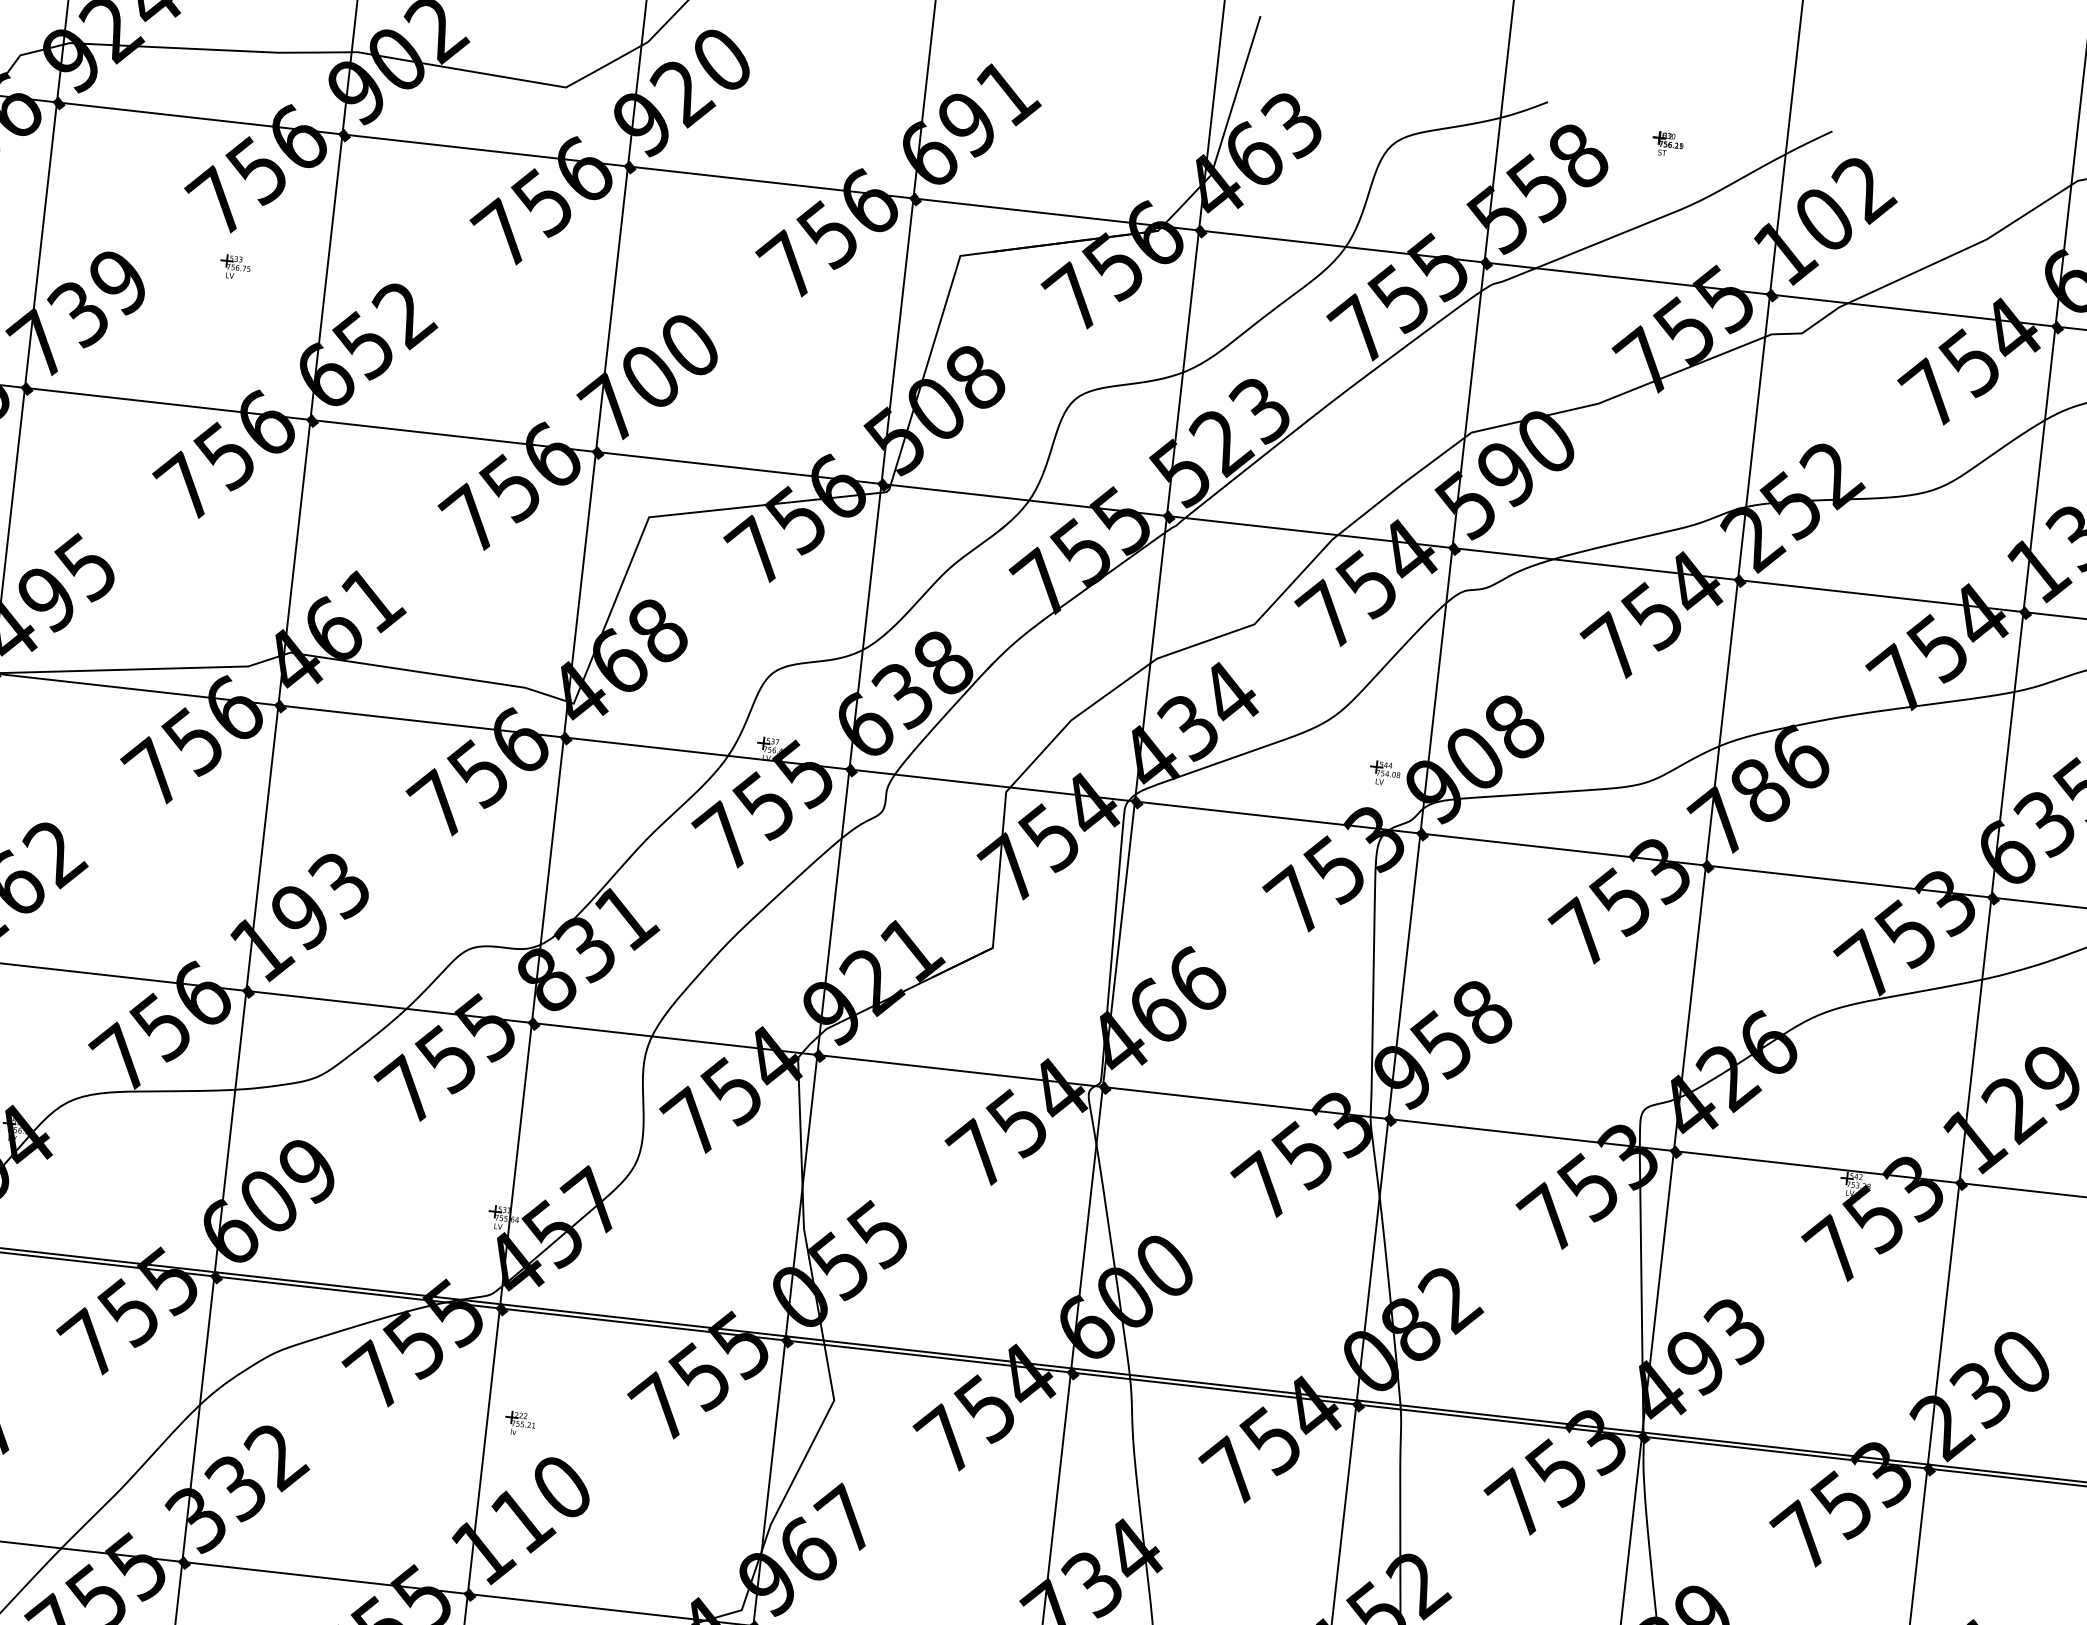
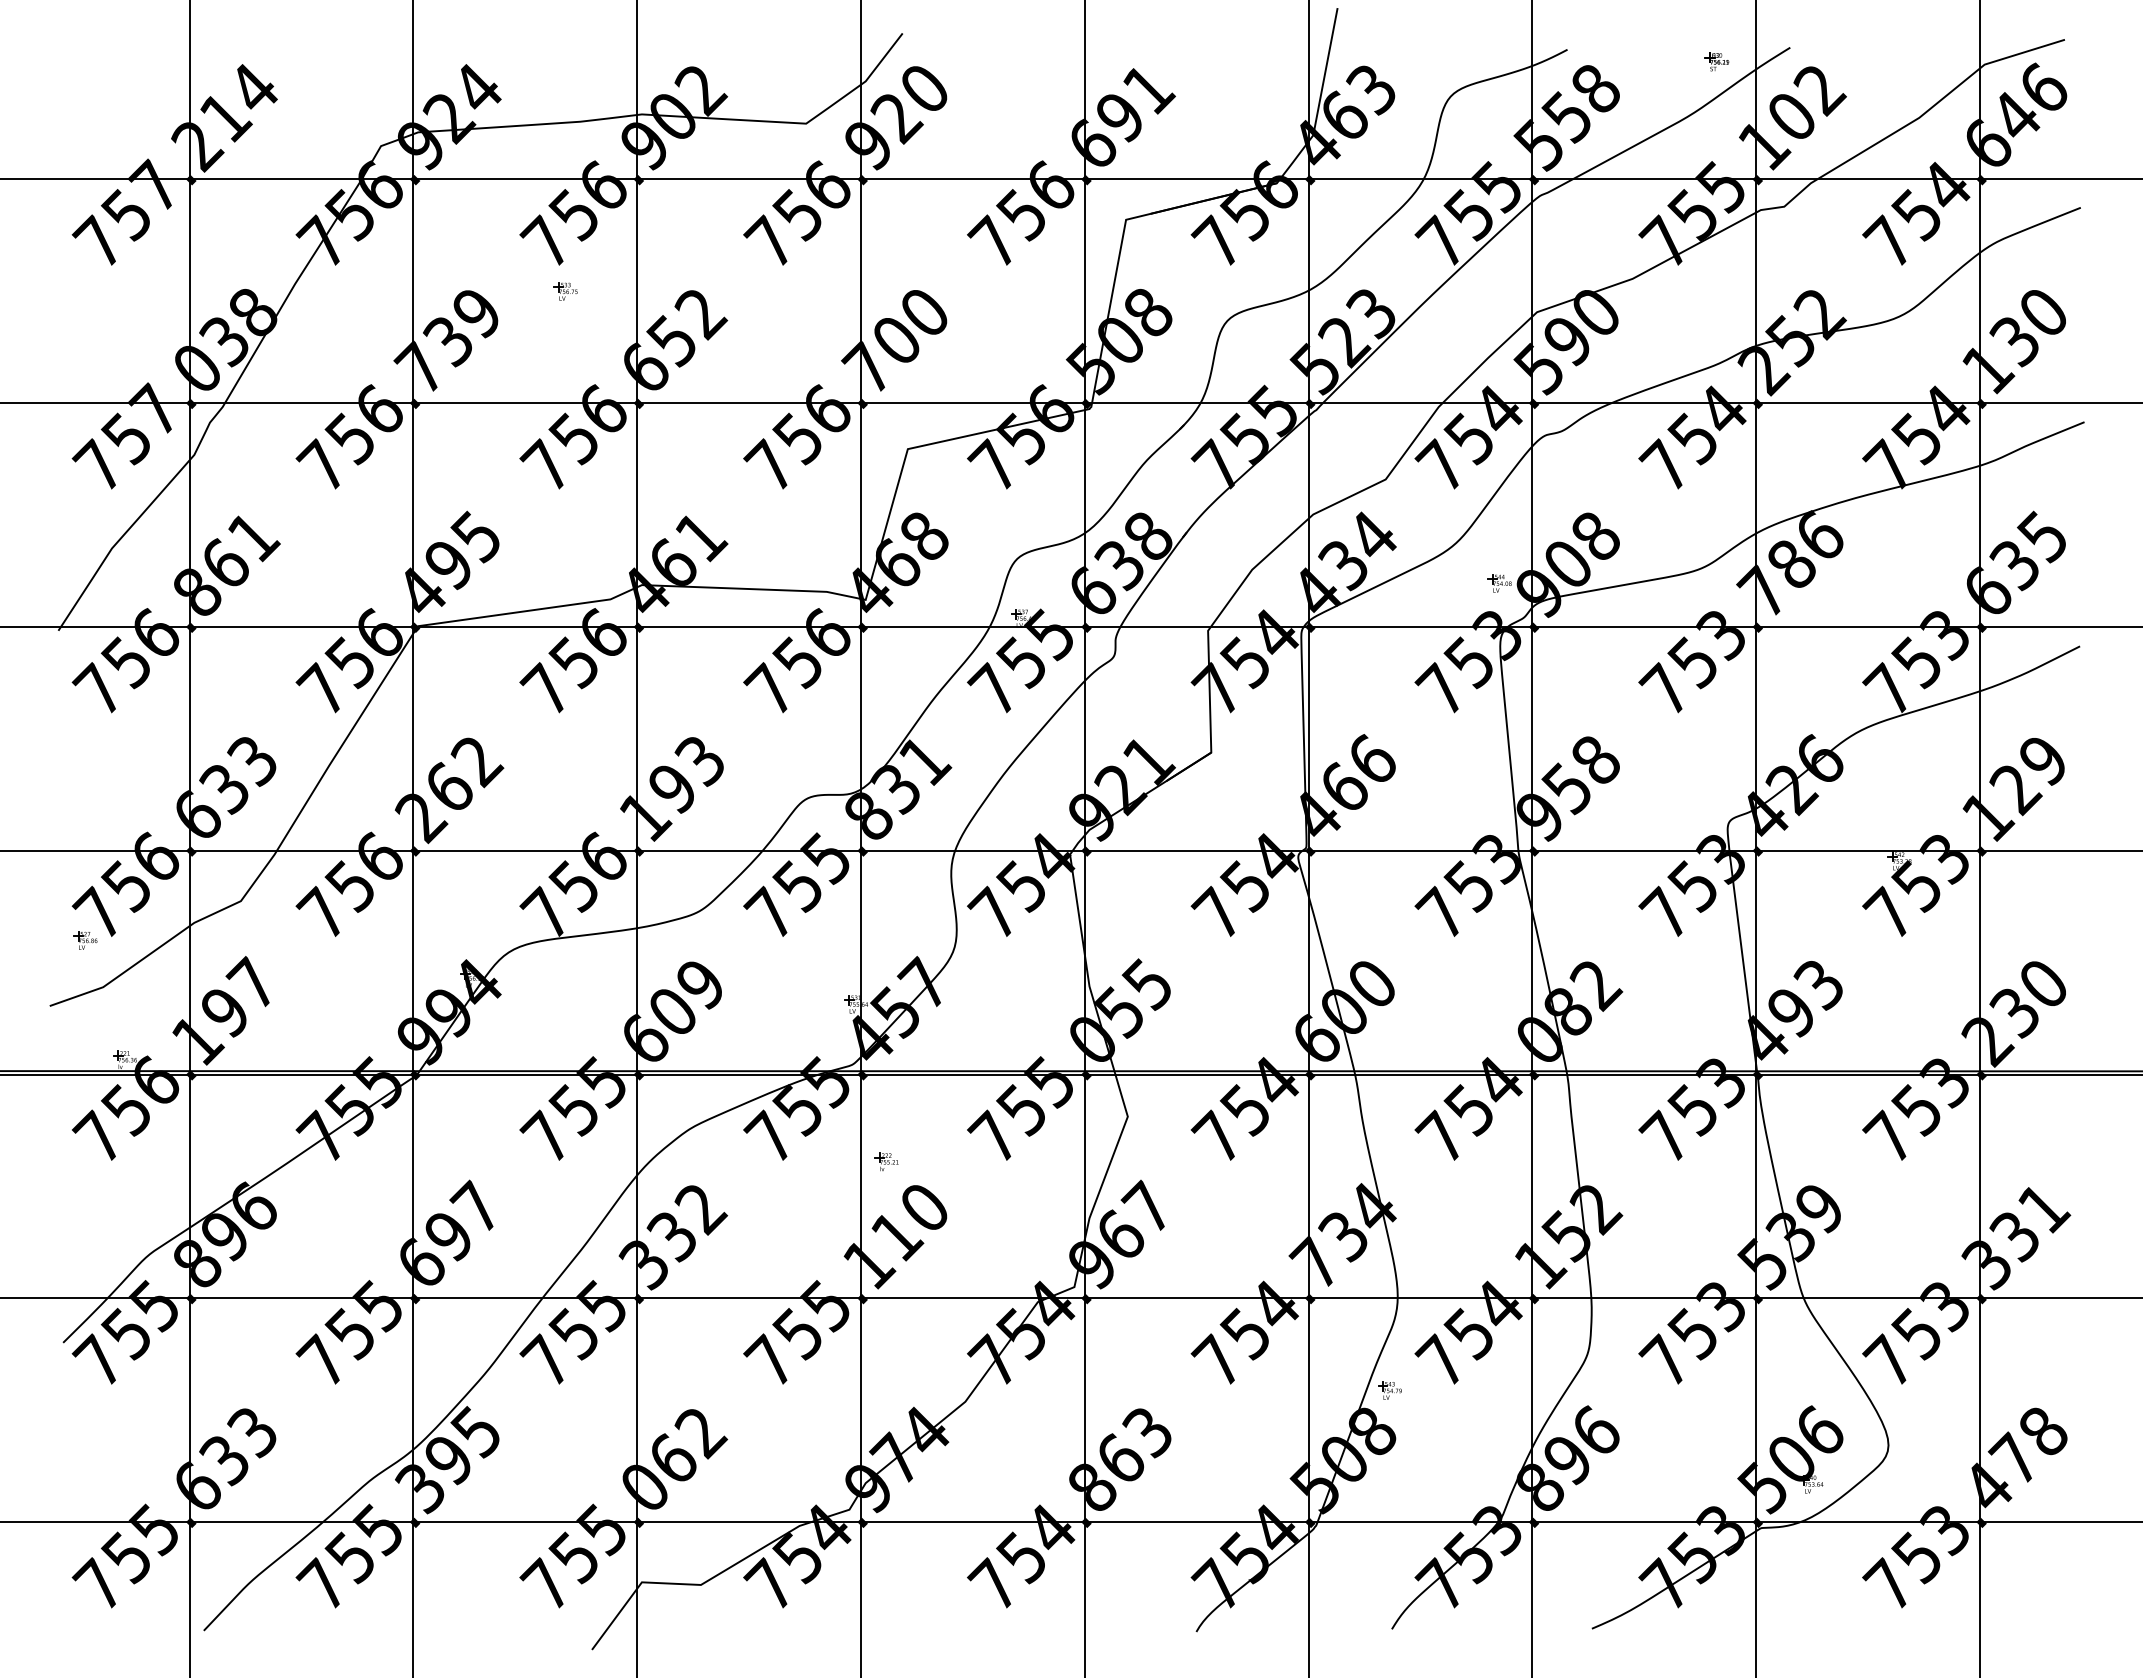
part: (1667, 143) -> (1716, 61), moved

